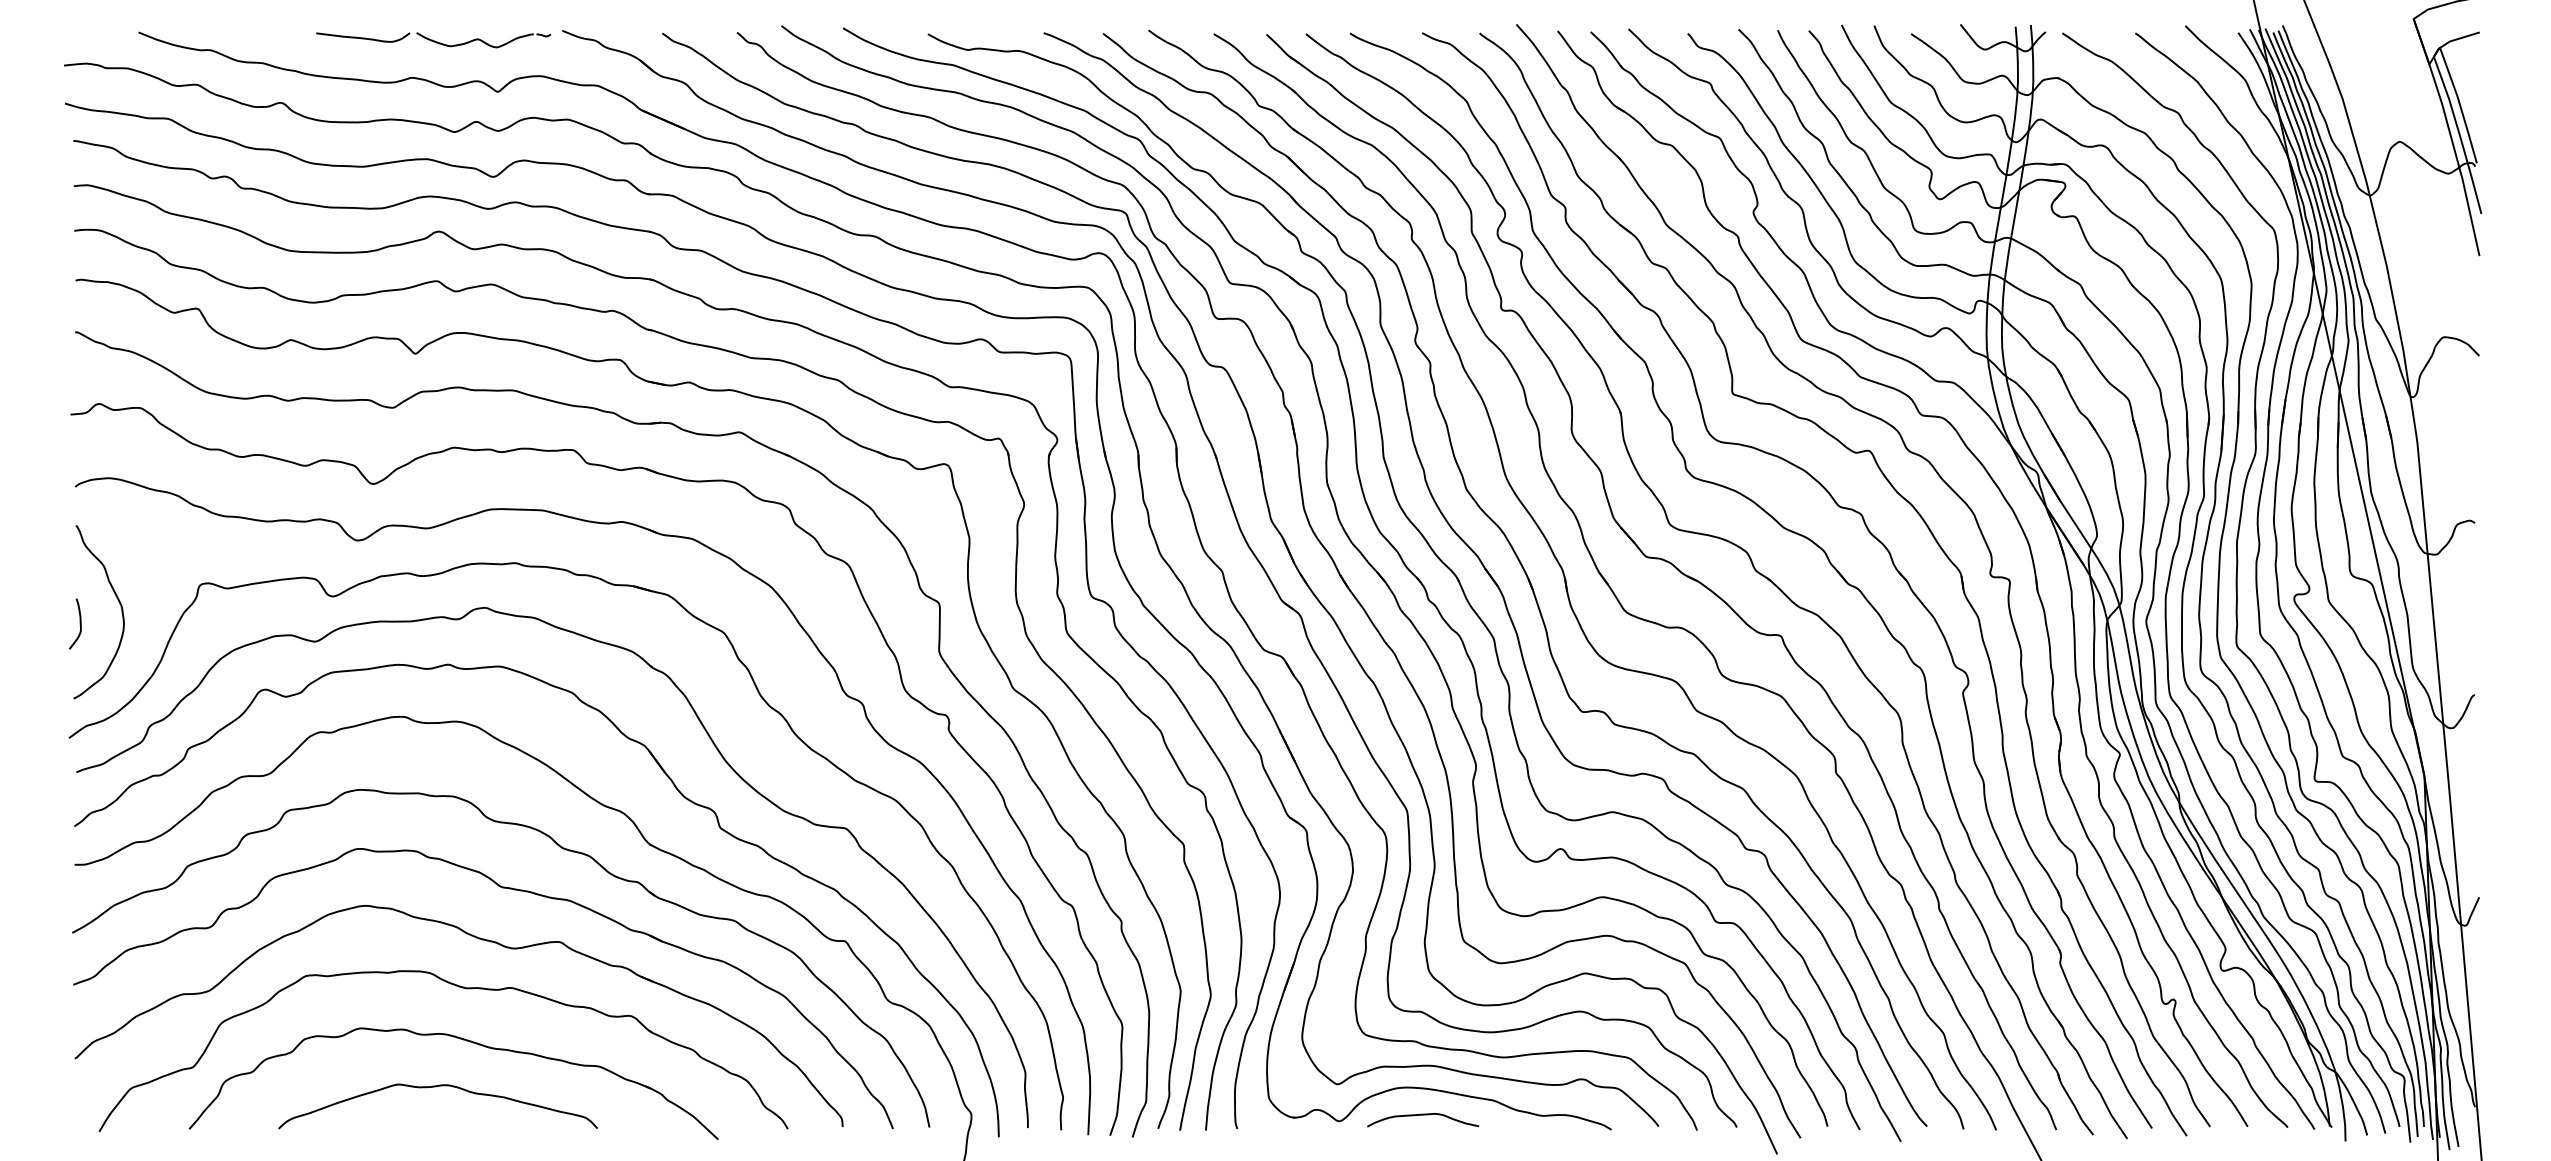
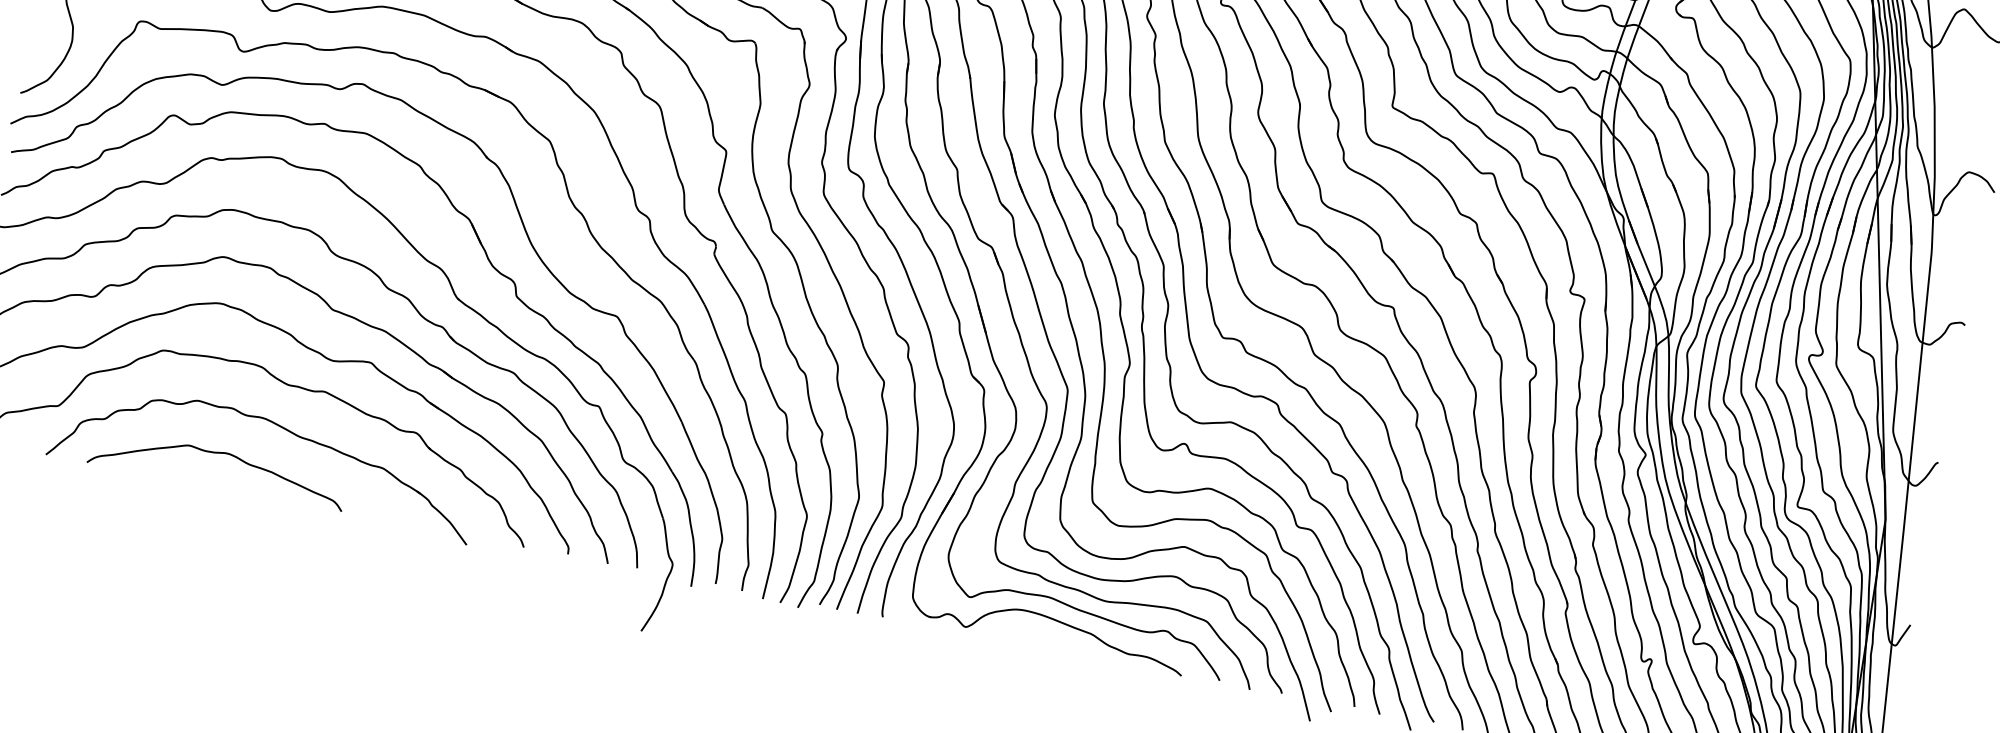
curve: (79, 623) -> (36, 33), removed
curve: (436, 1087) -> (219, 453), moved
curve: (1423, 1115) -> (1033, 635), removed

